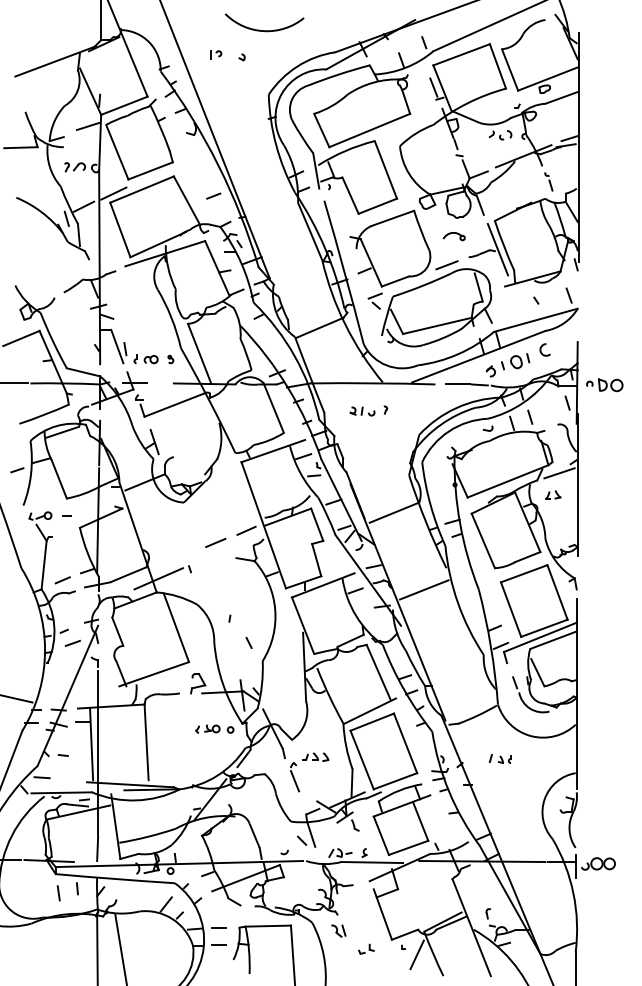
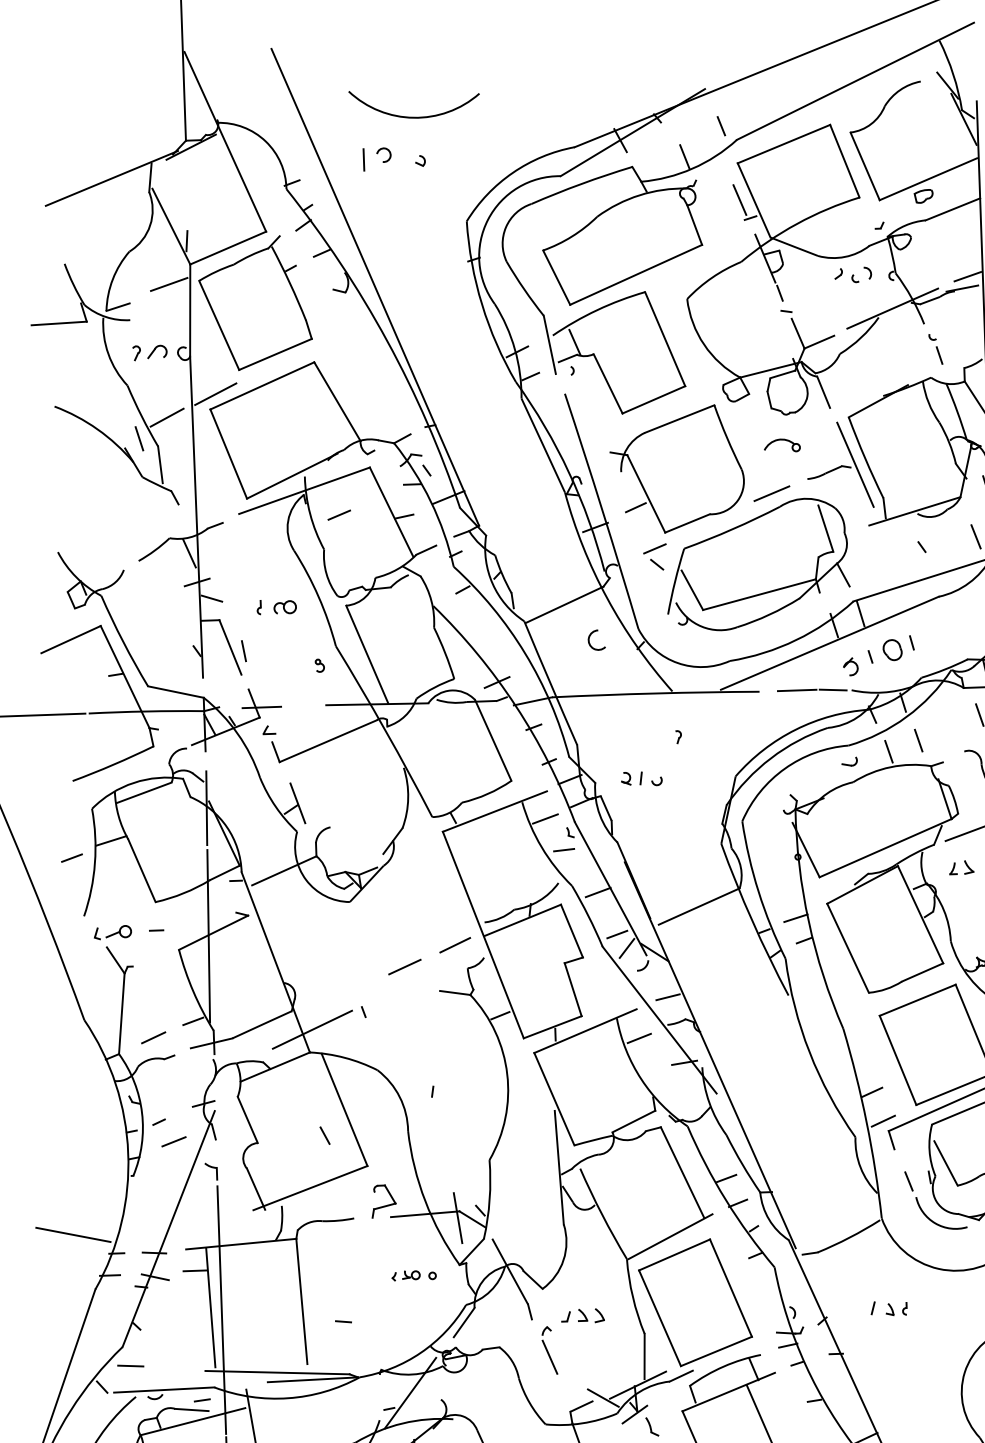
arc: (264, 30) -> (414, 116), moved
part: (216, 54) -> (377, 157), size x1.6
line: (213, 195) -> (338, 514), moved
arc: (542, 347) -> (591, 636), moved
part: (145, 359) -> (275, 607), moved
part: (362, 411) -> (641, 778), moved
line: (424, 589) -> (753, 1032), removed
line: (248, 642) -> (324, 1135), moved
part: (214, 728) -> (413, 1274), size x0.7
line: (62, 755) -> (342, 1321), moved

